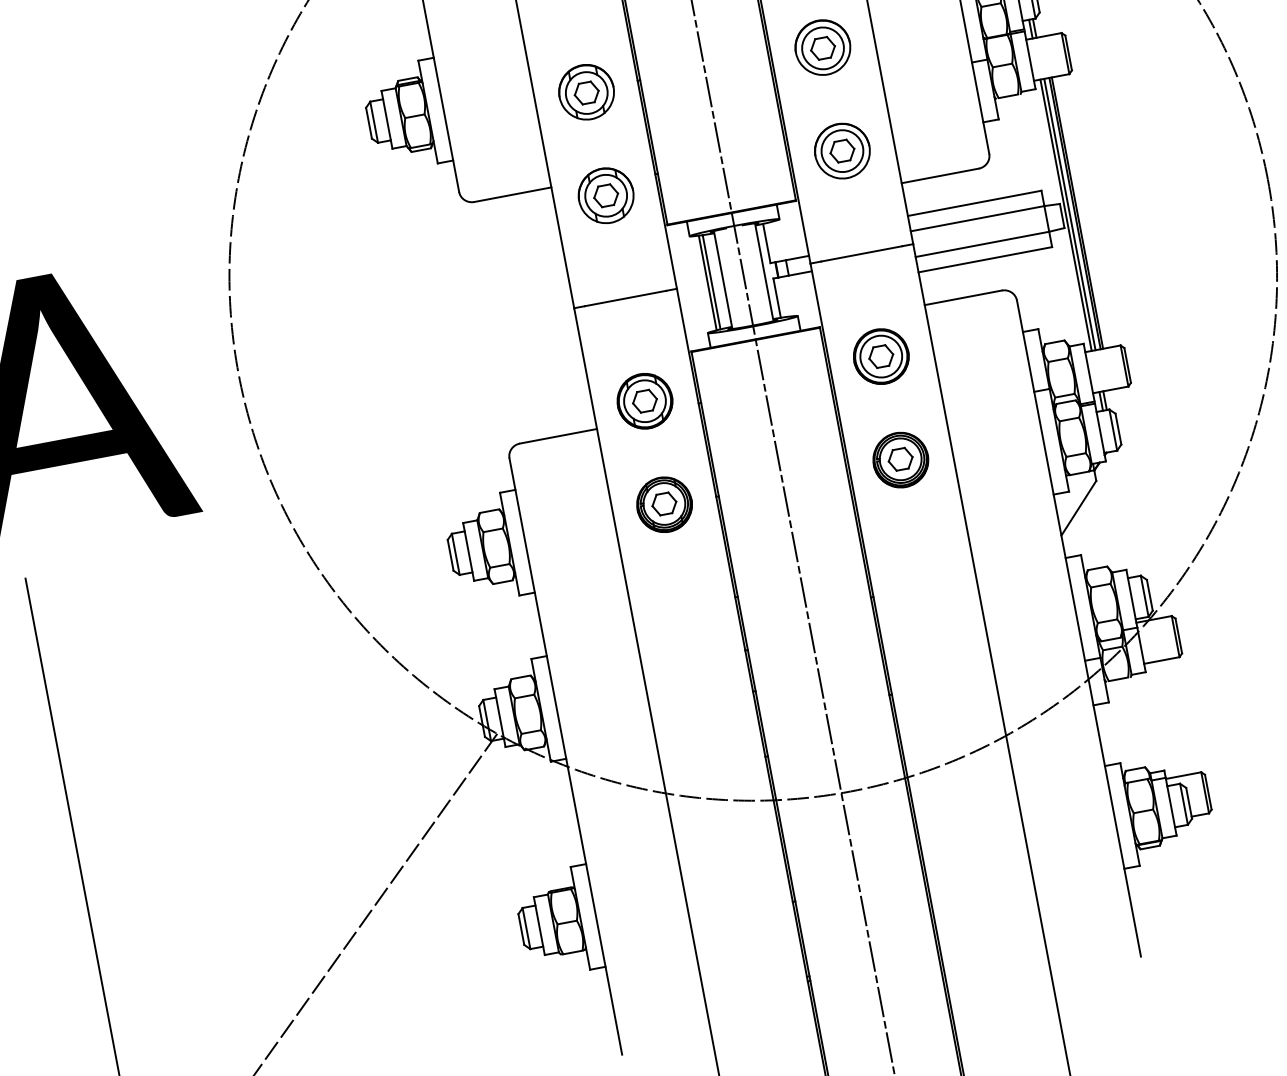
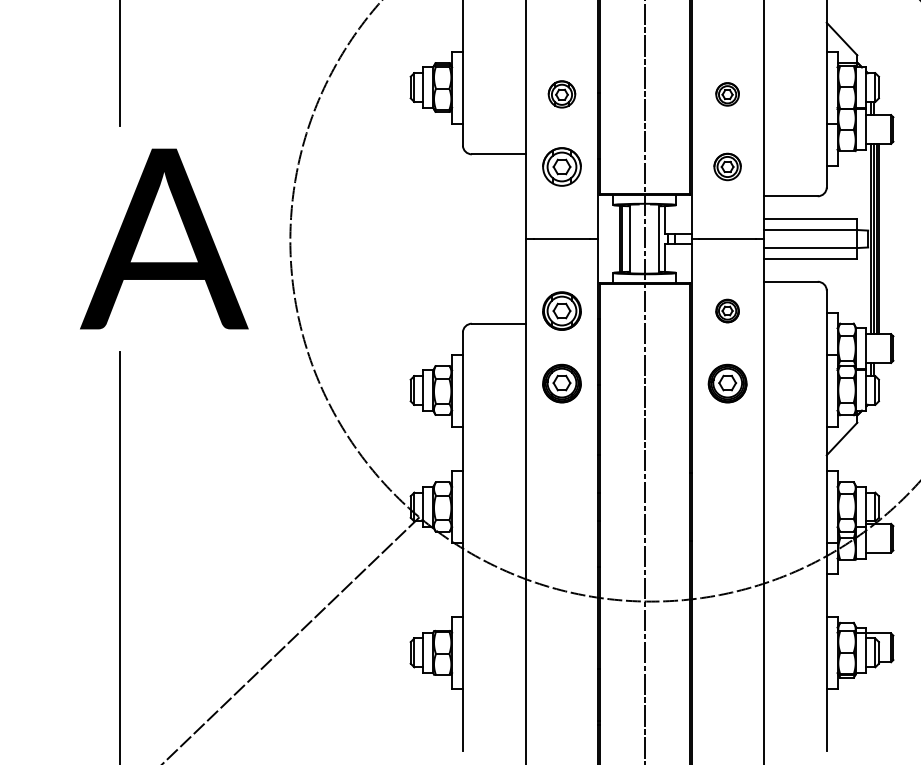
part: (822, 47) -> (727, 94), size x0.6
part: (585, 92) -> (561, 94), size x0.7
part: (842, 150) -> (727, 166), size x0.7
part: (880, 355) -> (727, 310), size x0.6

